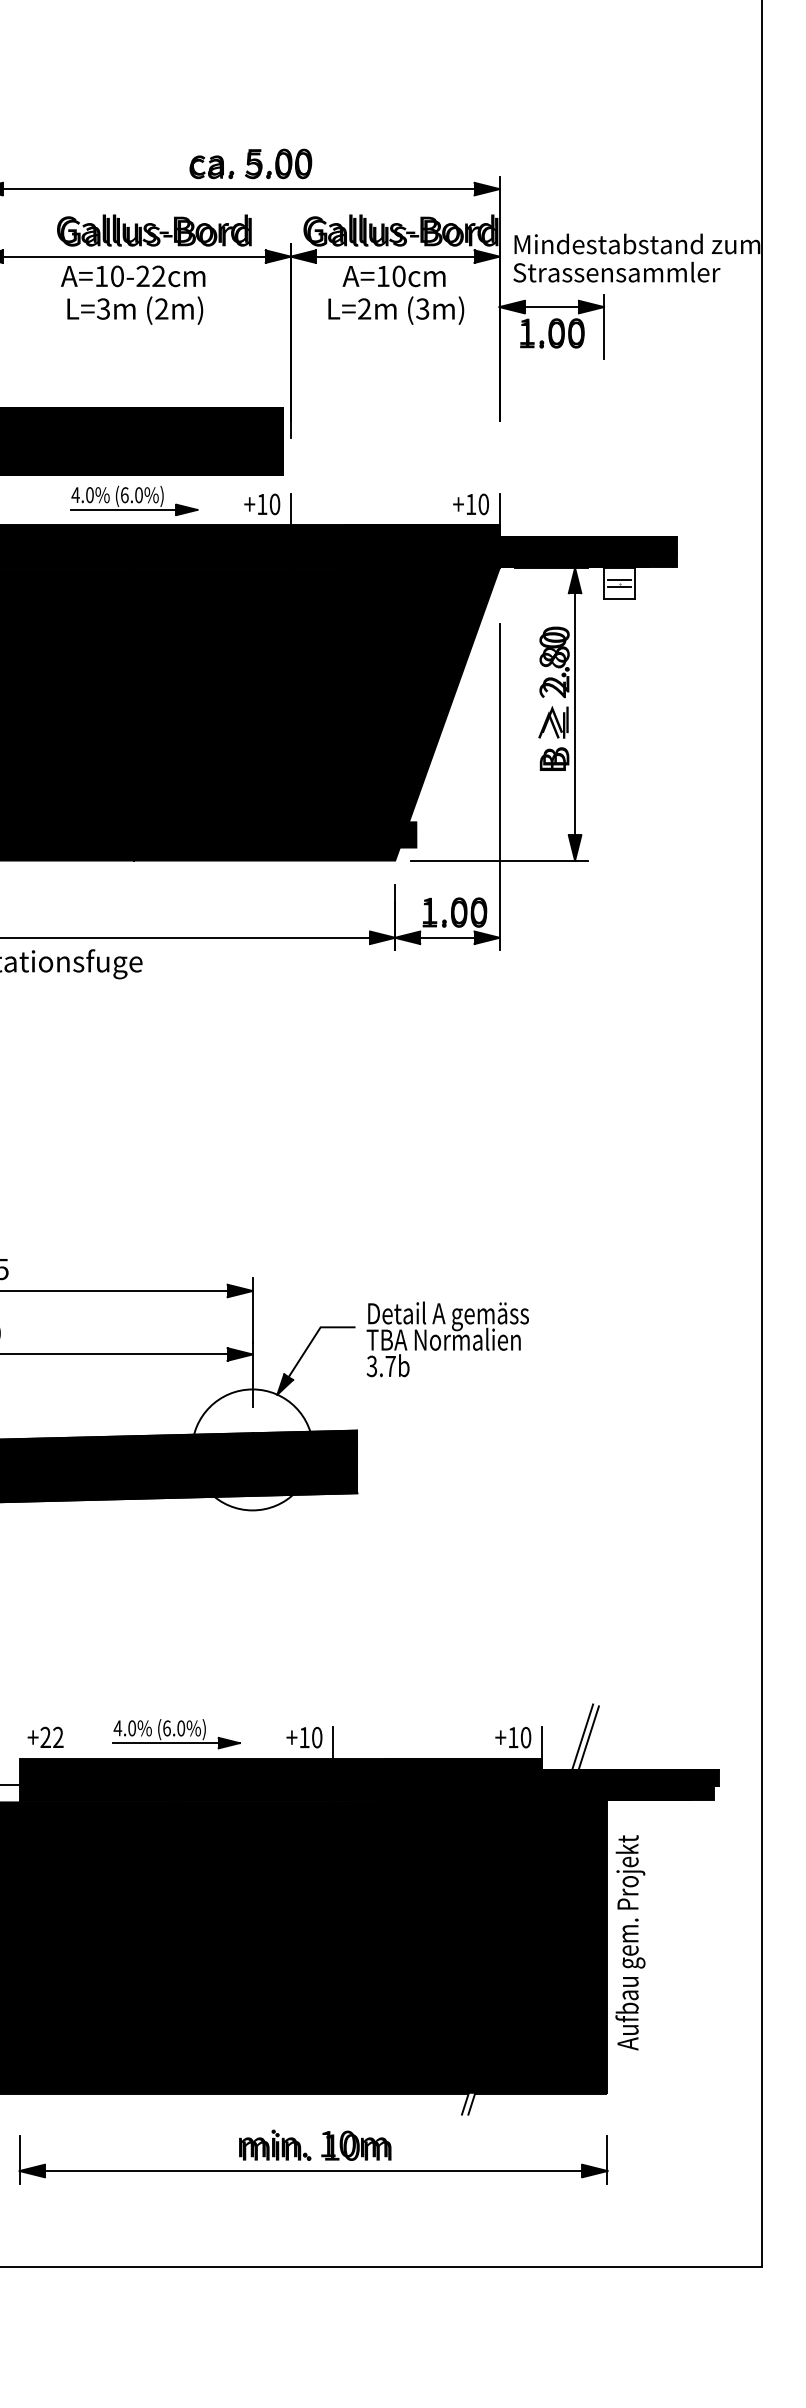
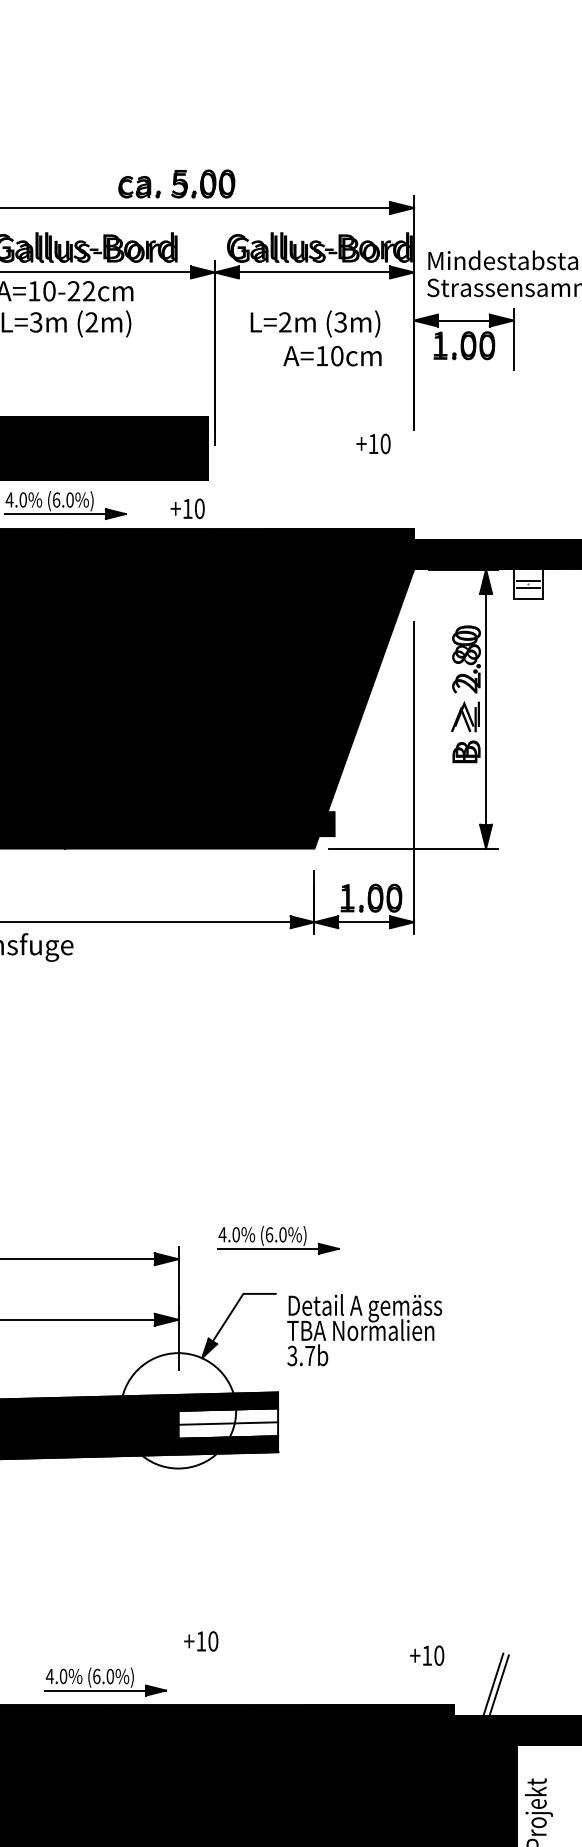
text: (393, 276) -> (331, 356), moved
text: (470, 504) -> (372, 444), moved
line: (290, 509) -> (214, 513), removed
line: (499, 509) -> (413, 513), removed
part: (357, 1271) -> (278, 1240), added
text: (447, 1339) -> (364, 1330), moved
fill: (304, 1463) -> (227, 1423), removed
text: (304, 1737) -> (201, 1641), moved
text: (513, 1737) -> (427, 1655), moved
line: (332, 1742) -> (254, 1689), removed
line: (541, 1742) -> (454, 1689), removed

